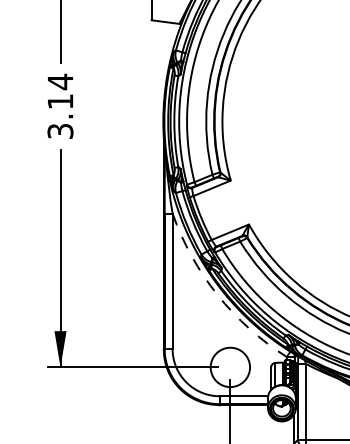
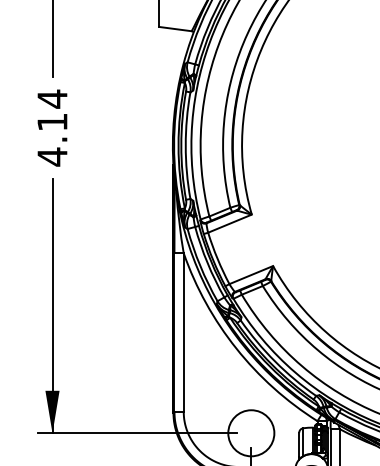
text: (60, 131) -> (52, 157), 3.14 -> 4.14
arc: (217, 295) -> (236, 349), dashed -> solid

